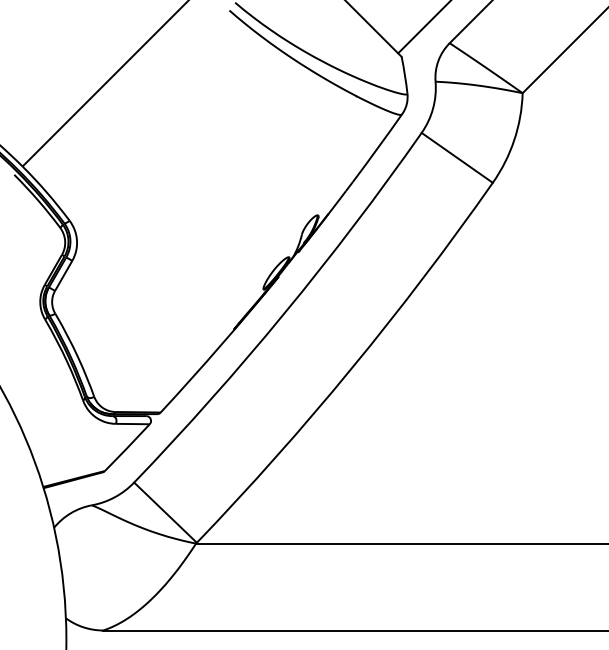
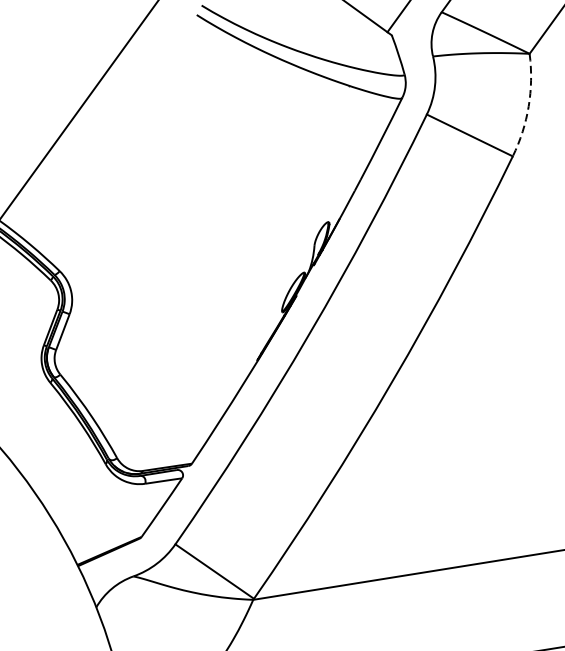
arc: (514, 140) -> (528, 106), solid -> dashed

